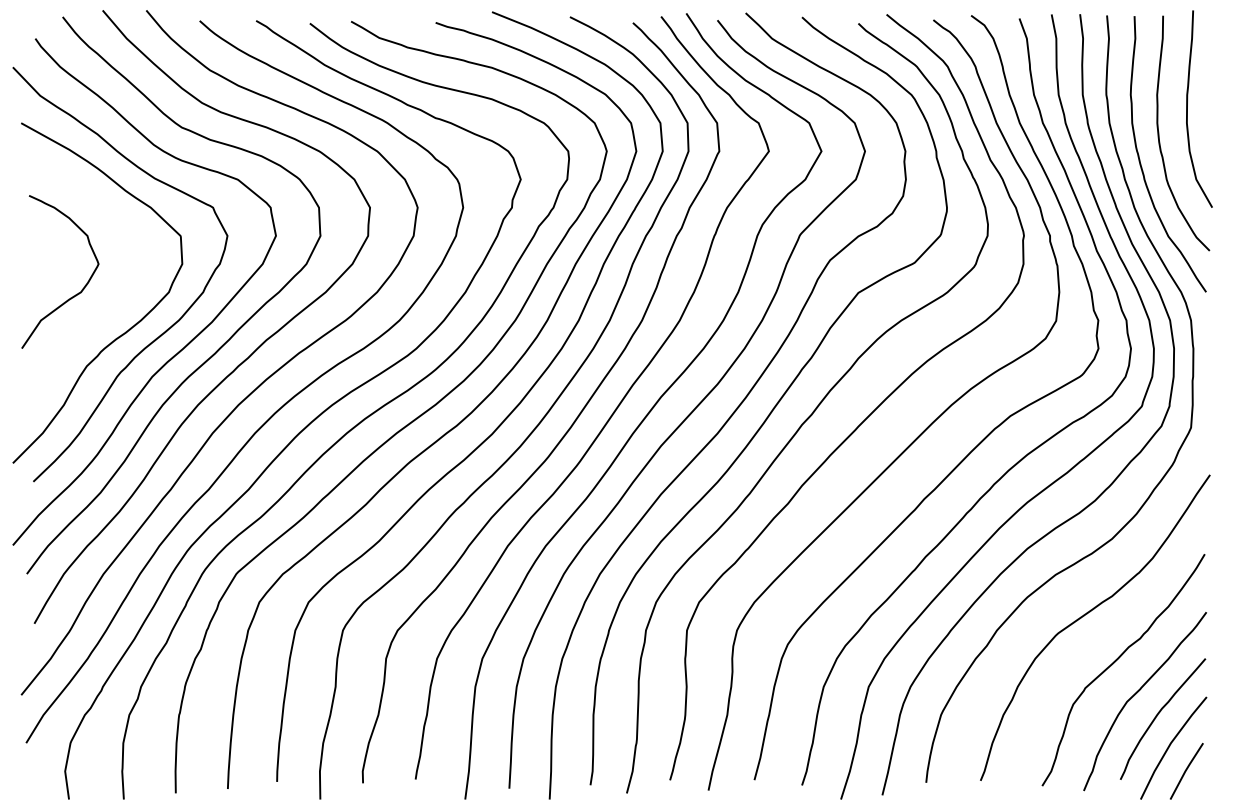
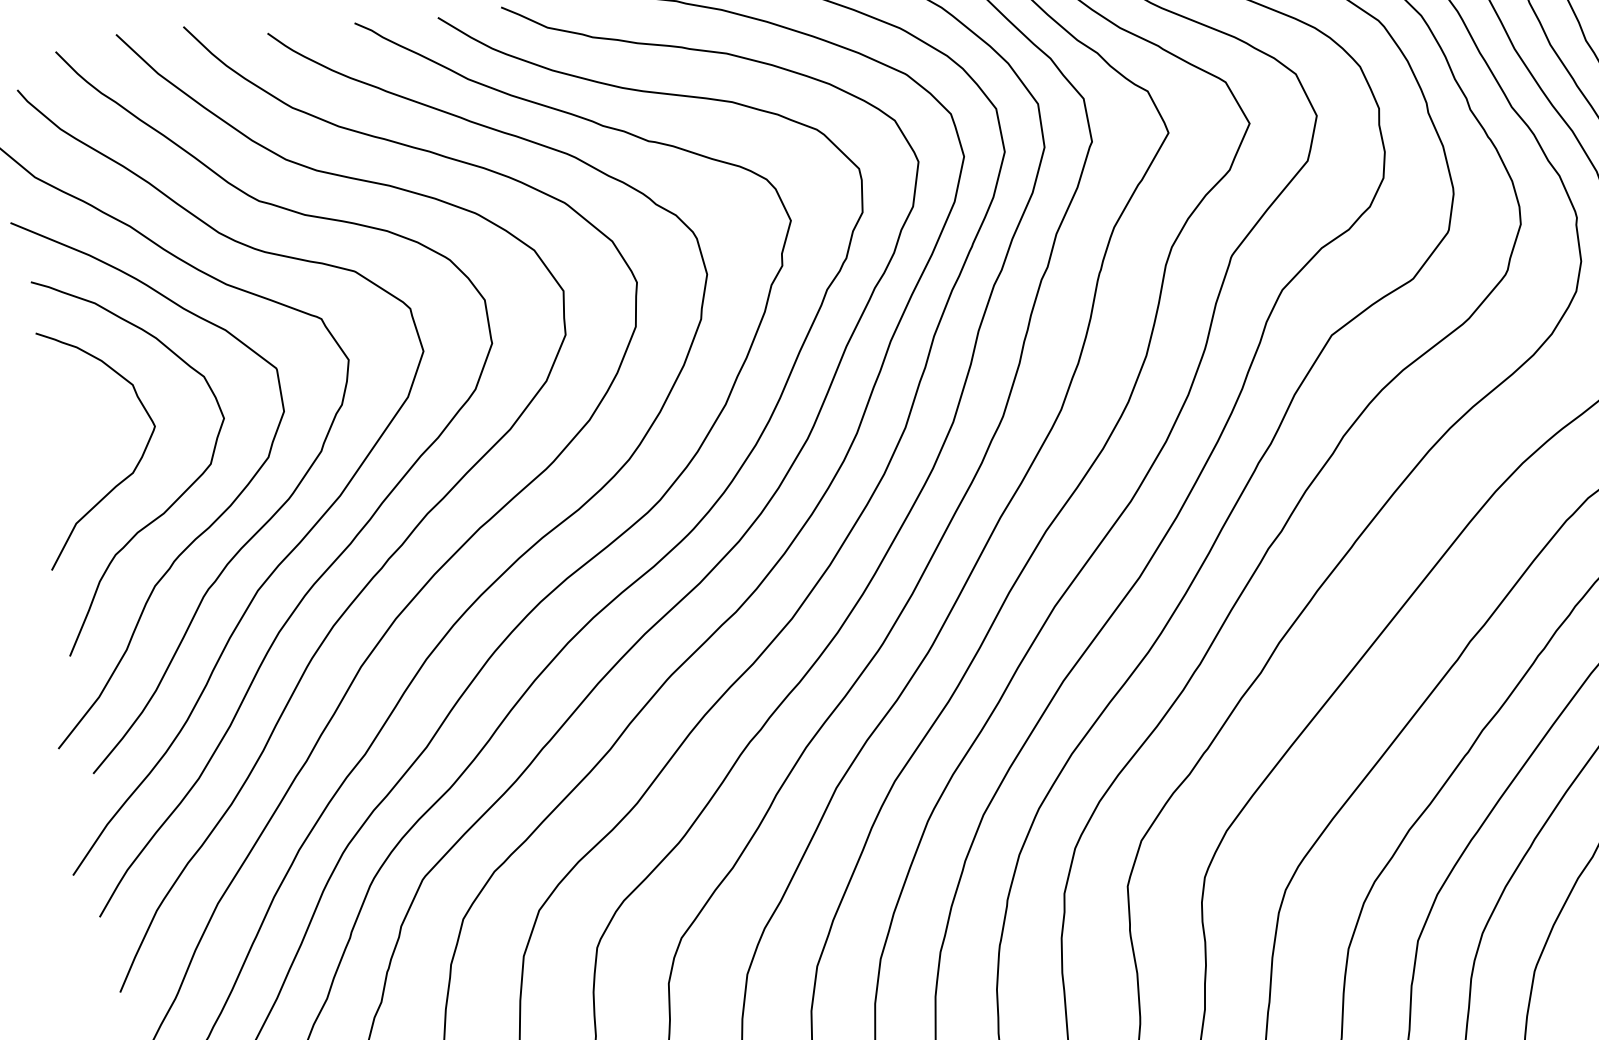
curve: (110, 308) -> (181, 492), added

